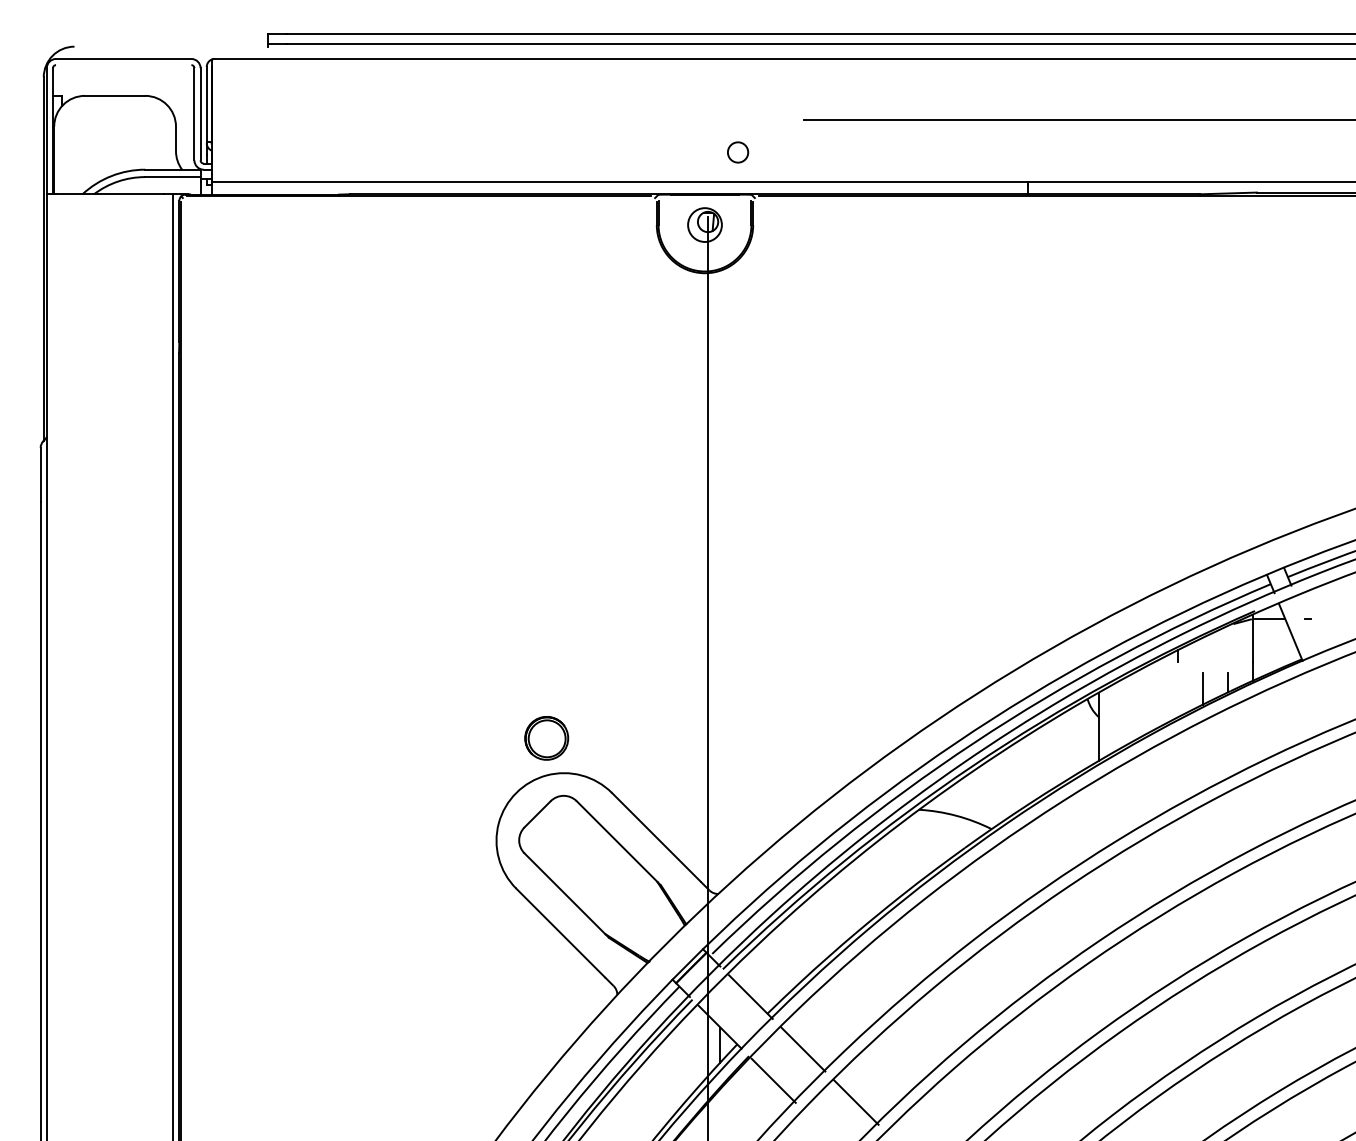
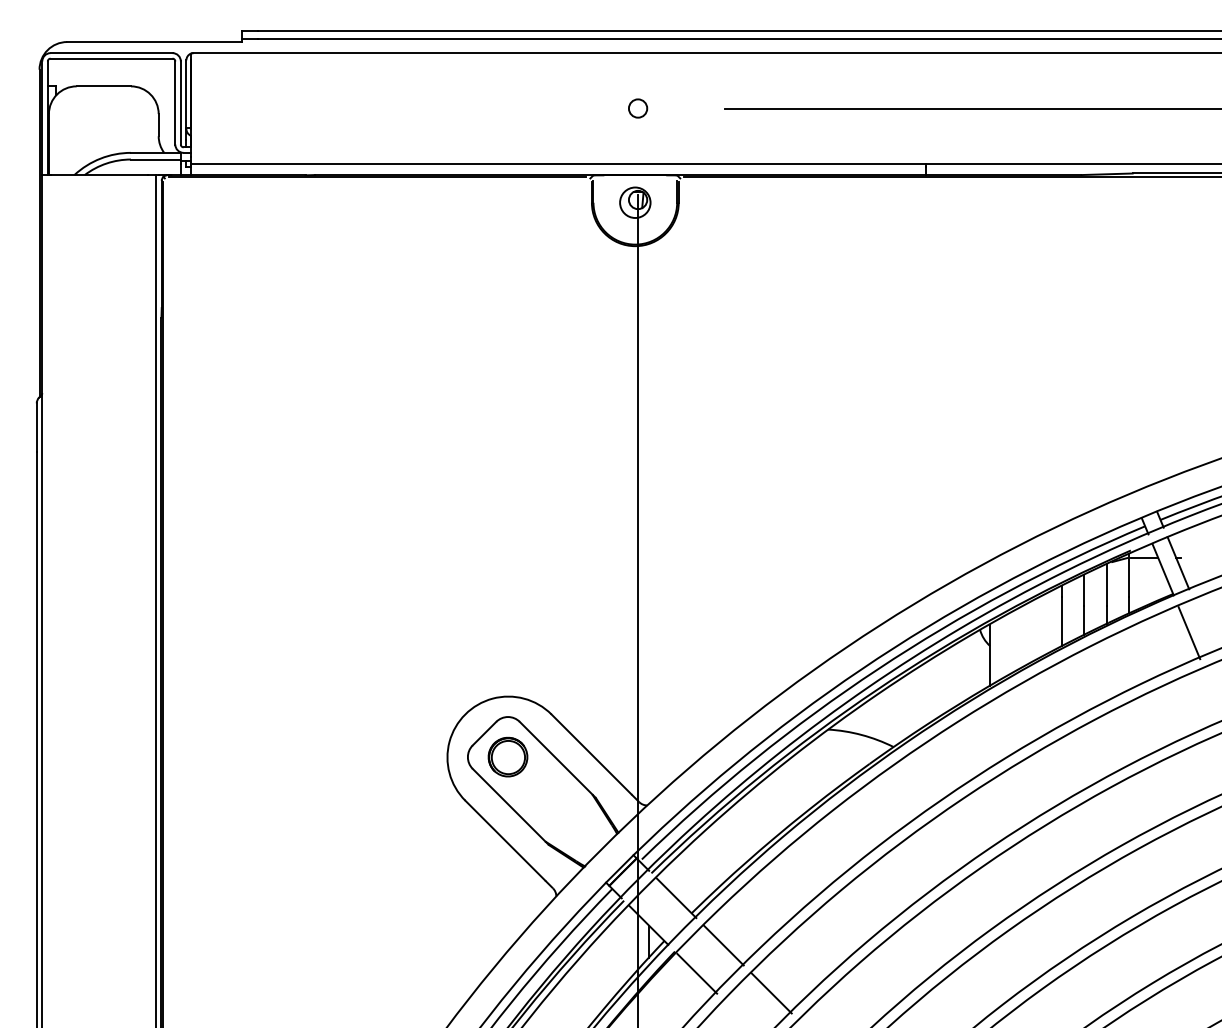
line: (171, 46) -> (154, 41), added
line: (123, 65) -> (111, 58), added
circle: (738, 152) -> (638, 108), moved
line: (1307, 625) -> (1178, 563), added
line: (1228, 649) -> (1107, 585), added
line: (1203, 655) -> (1084, 590), added
line: (1178, 689) -> (1061, 621), added
line: (1319, 702) -> (1188, 632), added
part: (546, 738) -> (507, 757), moved

